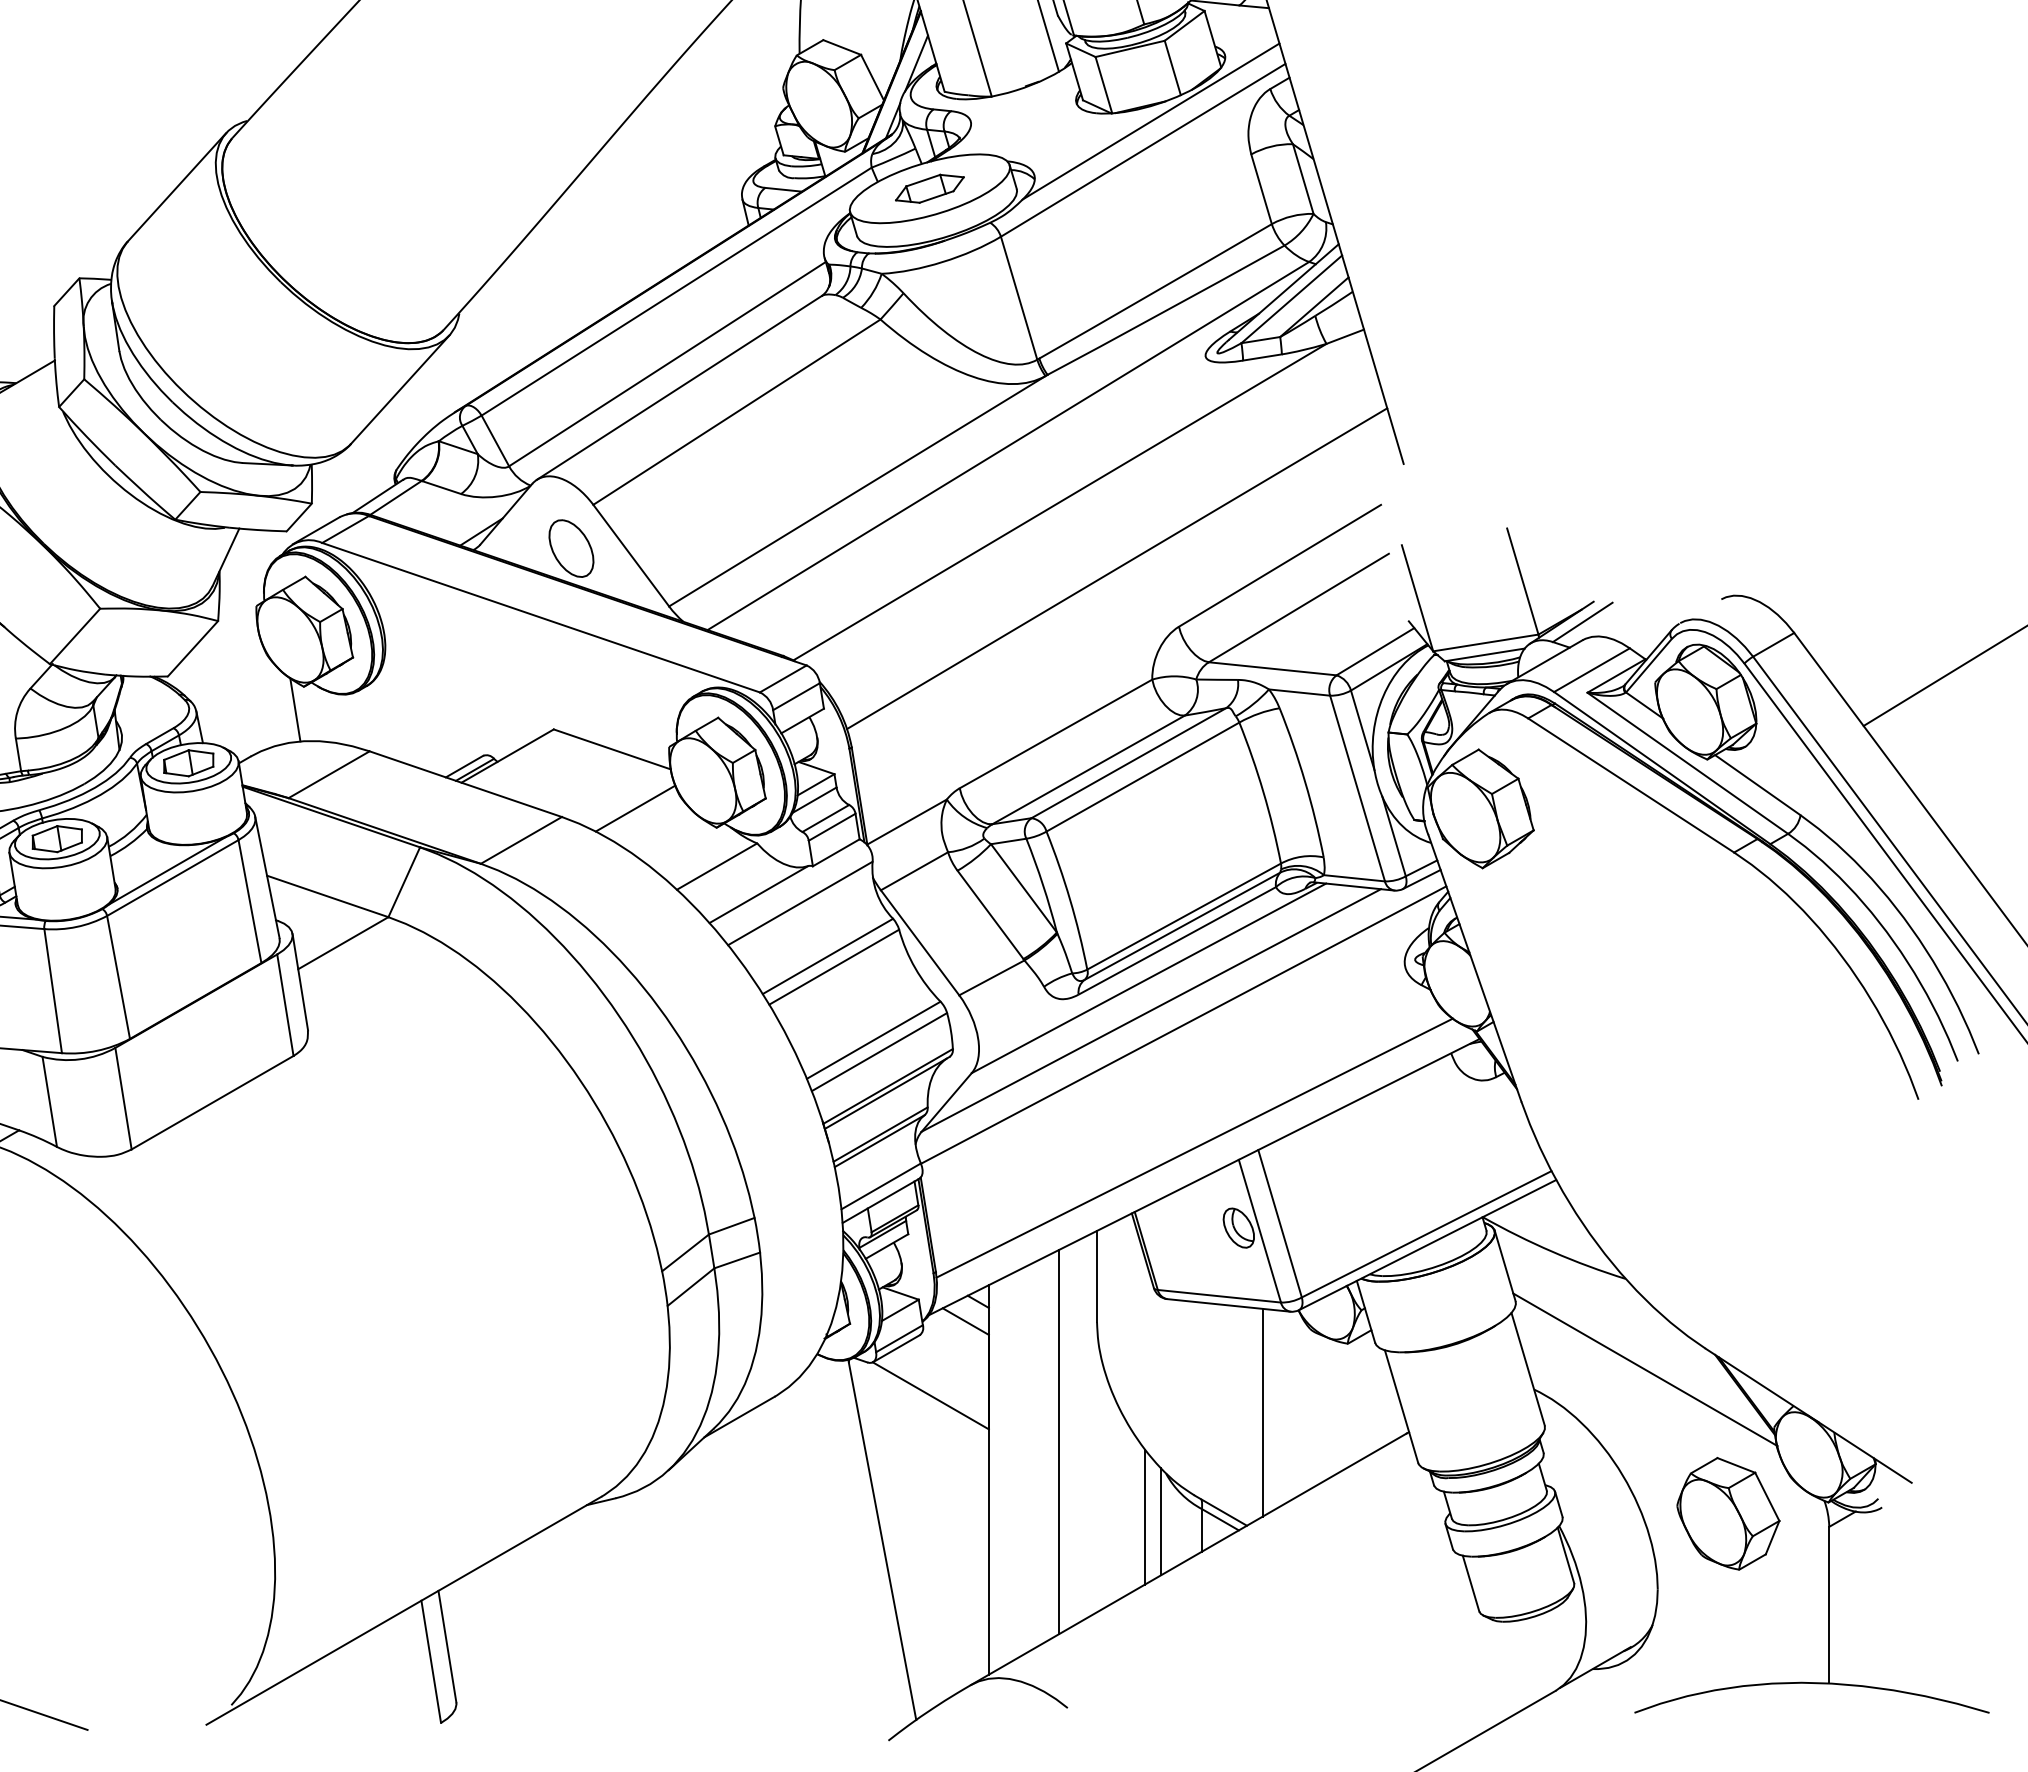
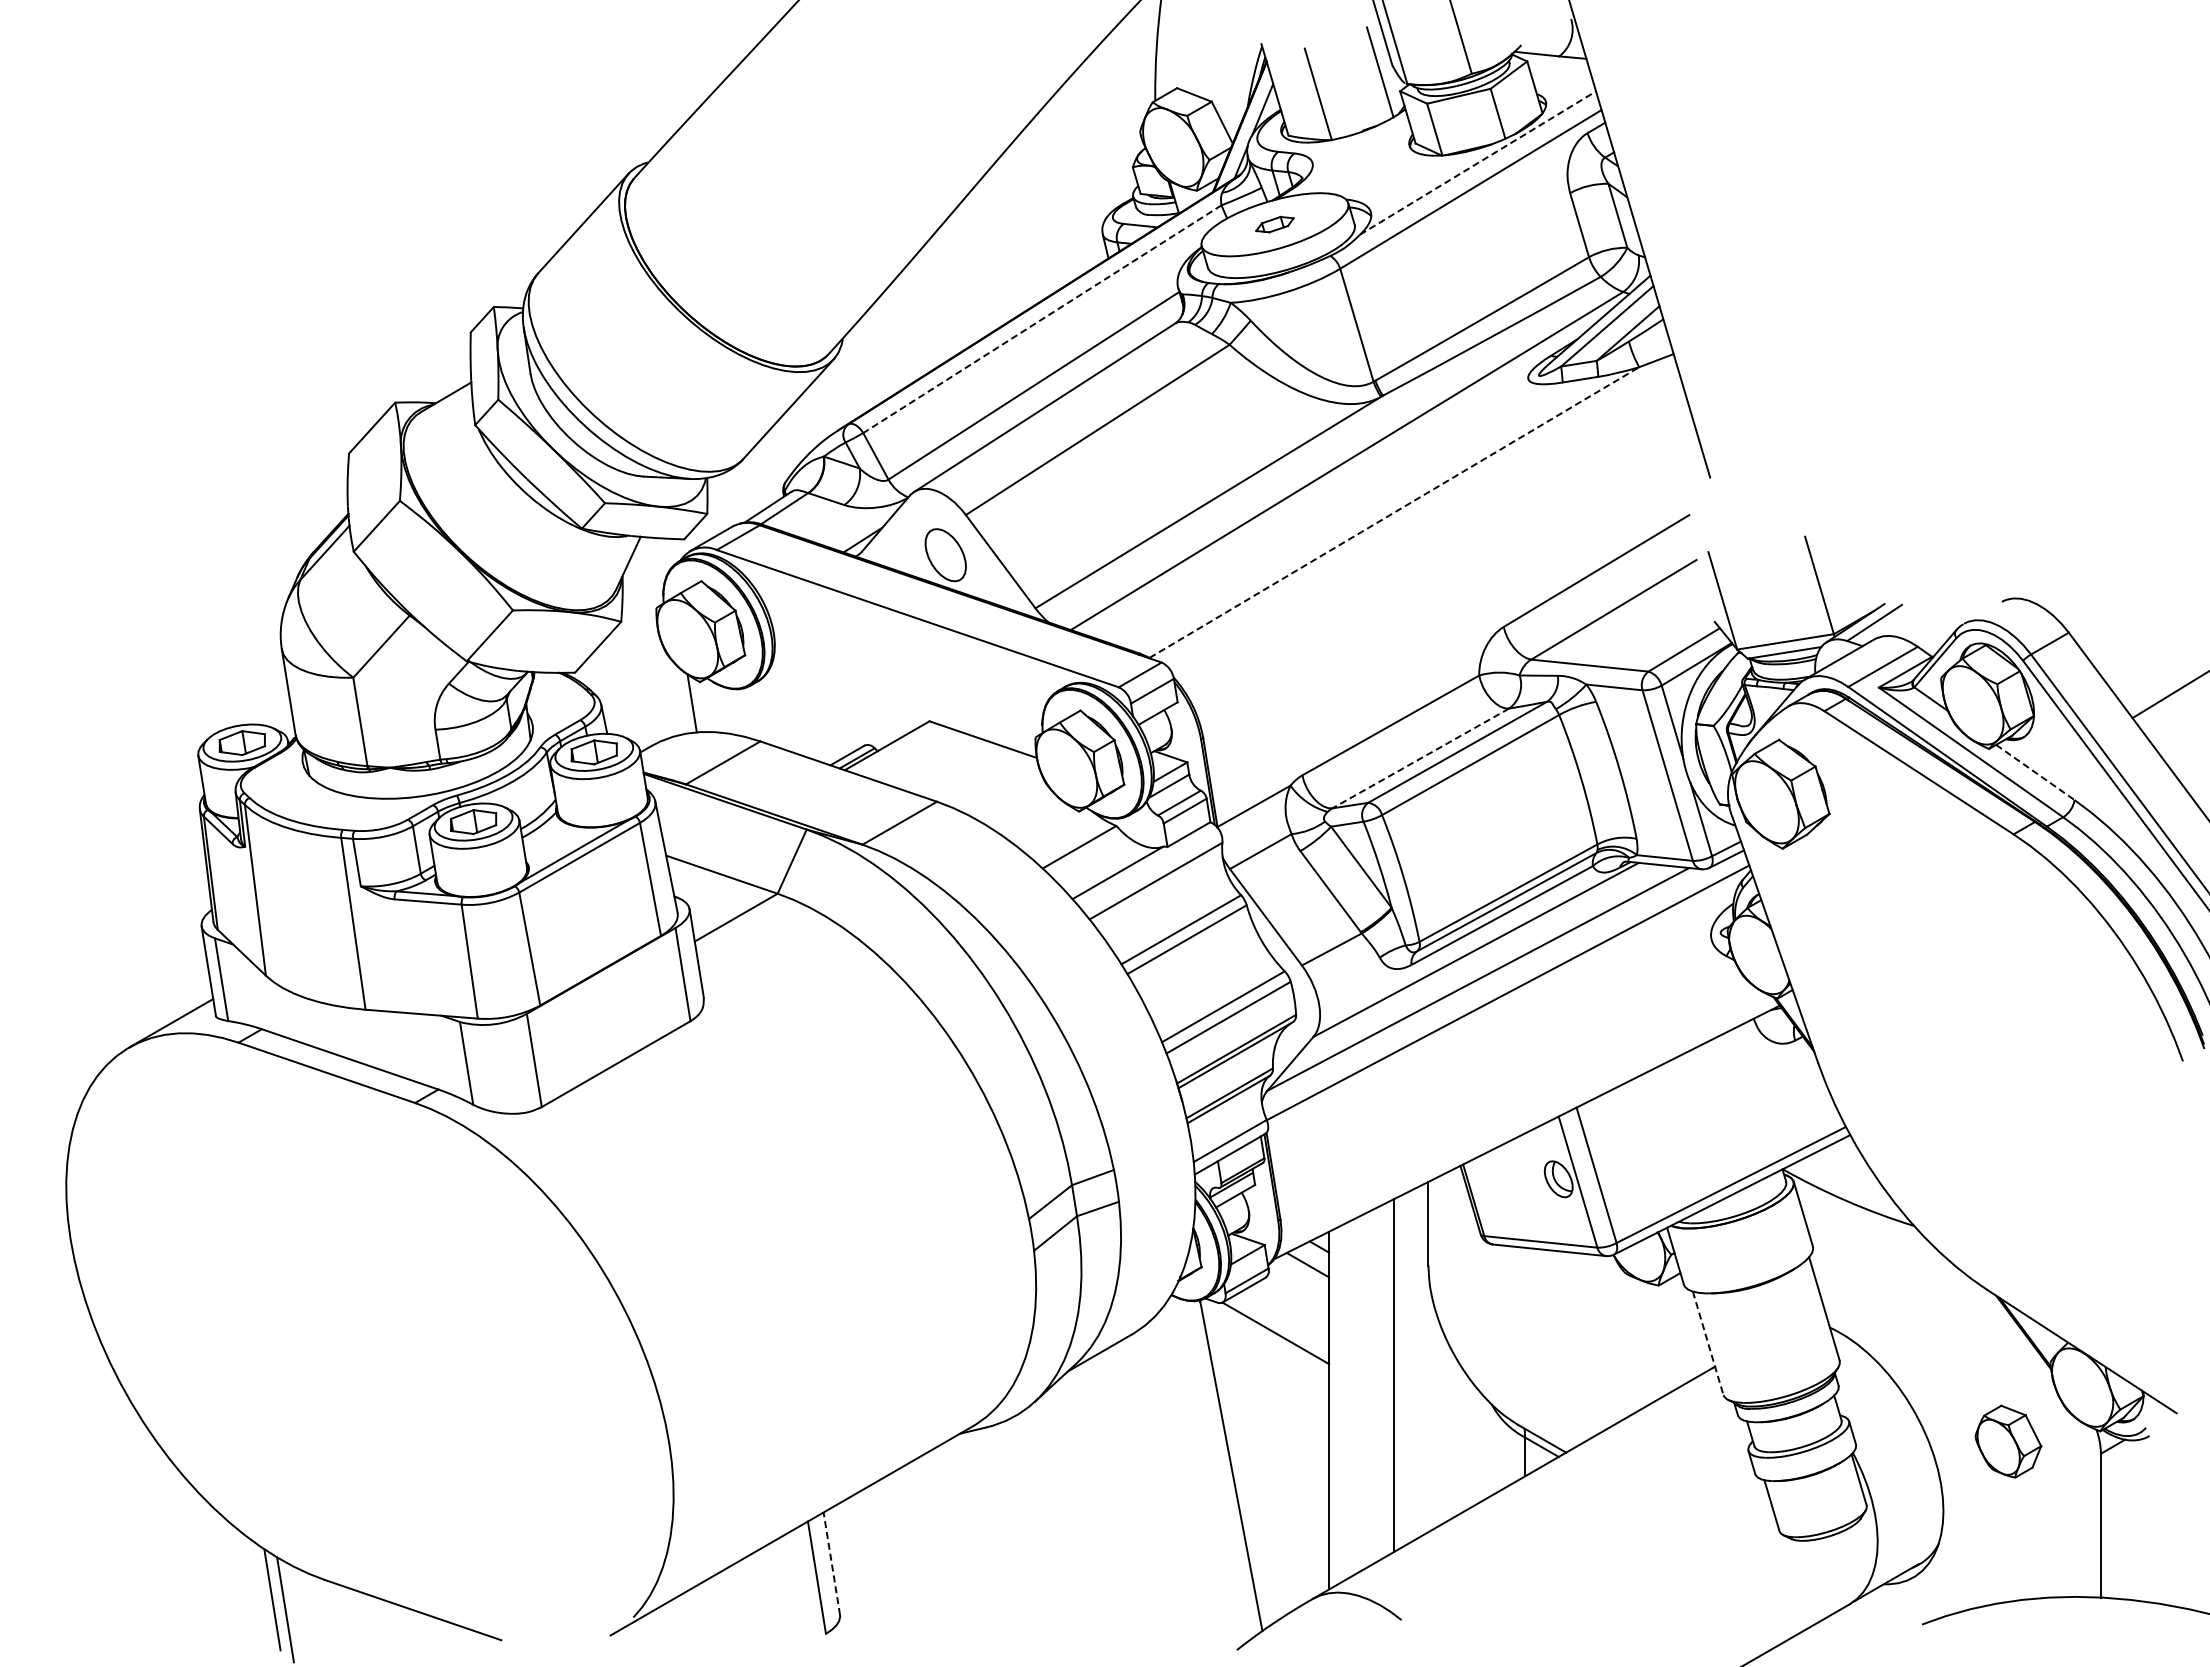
line: (1151, 121) -> (1478, 162), solid -> dashed
part: (929, 188) -> (1274, 224), size x0.6
line: (675, 291) -> (1041, 319), solid -> dashed
line: (1060, 502) -> (1394, 512), solid -> dashed
line: (1116, 568) -> (1446, 573), removed
line: (1088, 769) -> (1420, 758), solid -> dashed
line: (1757, 785) -> (2035, 772), solid -> dashed
line: (635, 808) -> (1004, 793), removed
line: (1195, 1147) -> (1518, 1105), removed
line: (1644, 1369) -> (1931, 1309), removed
line: (1401, 1406) -> (1708, 1343), solid -> dashed
line: (1262, 1412) -> (1580, 1348), removed
part: (1728, 1513) -> (2008, 1441), size x0.7
line: (1144, 1516) -> (1472, 1444), removed
line: (1161, 1521) -> (1487, 1448), removed
line: (447, 1646) -> (831, 1563), solid -> dashed

